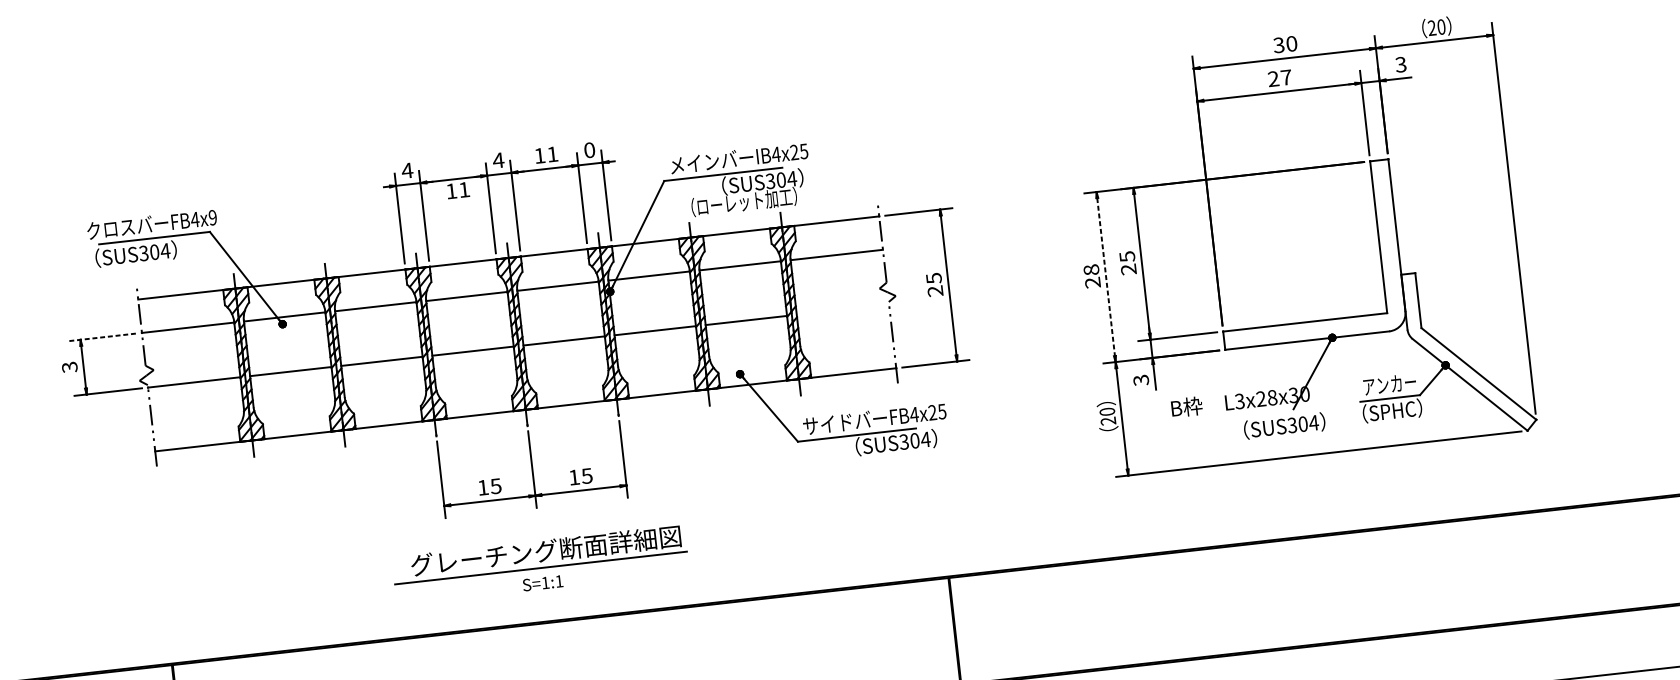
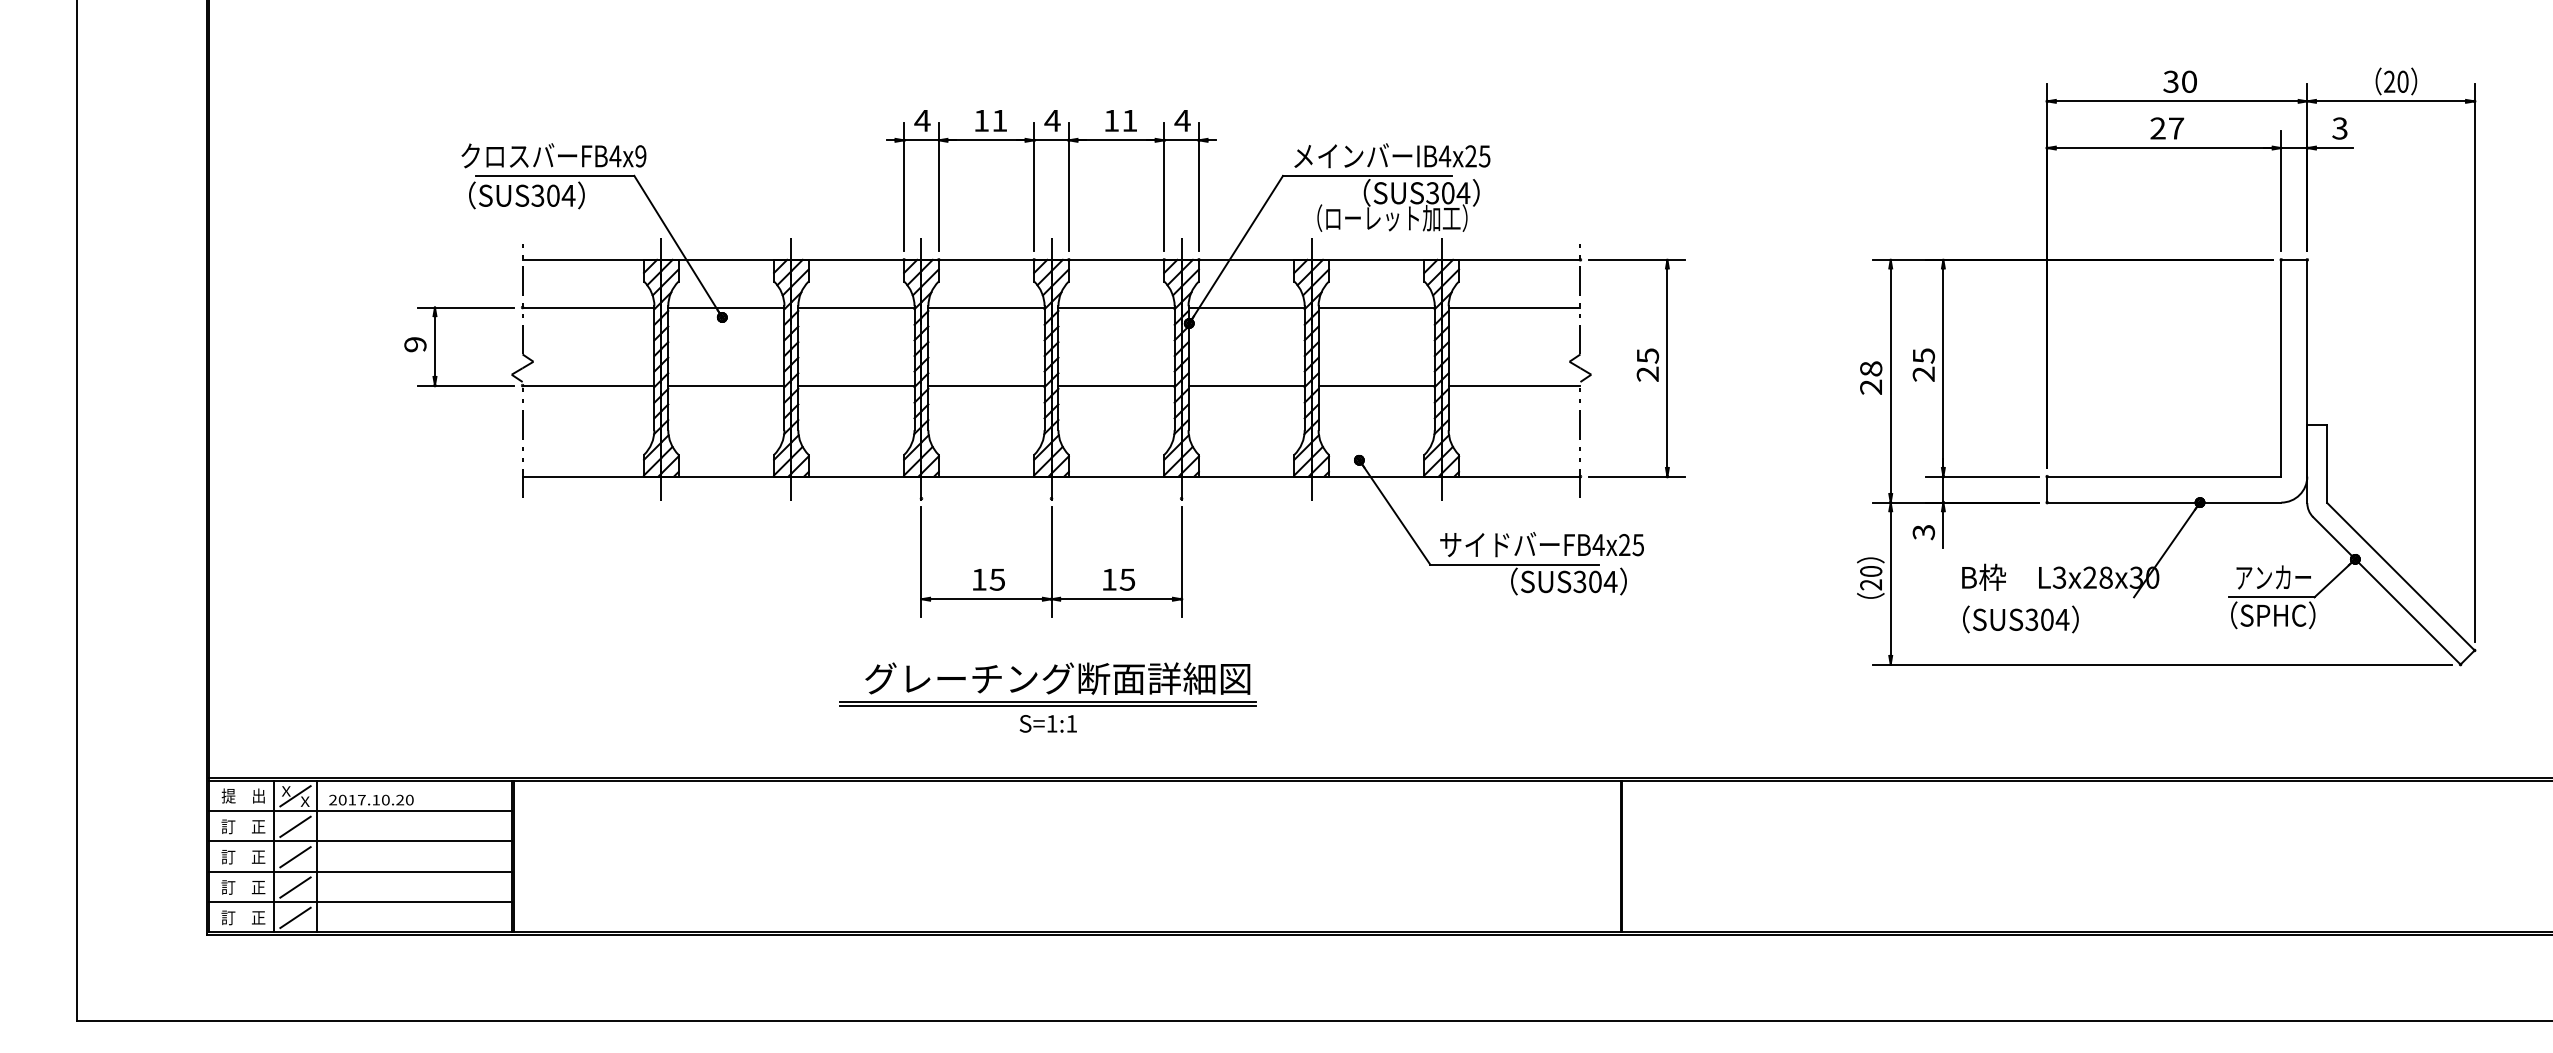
text: (589, 150) -> (1182, 120), 0 -> 4
text: (457, 190) -> (990, 120), moved
line: (1105, 277) -> (1890, 381), dashed -> solid
line: (842, 309) -> (1514, 385), added
line: (101, 337) -> (465, 307), dashed -> solid
text: (69, 367) -> (415, 344), 3 -> 9
text: (1284, 426) -> (2020, 619), moved
line: (540, 571) -> (1047, 706), added

